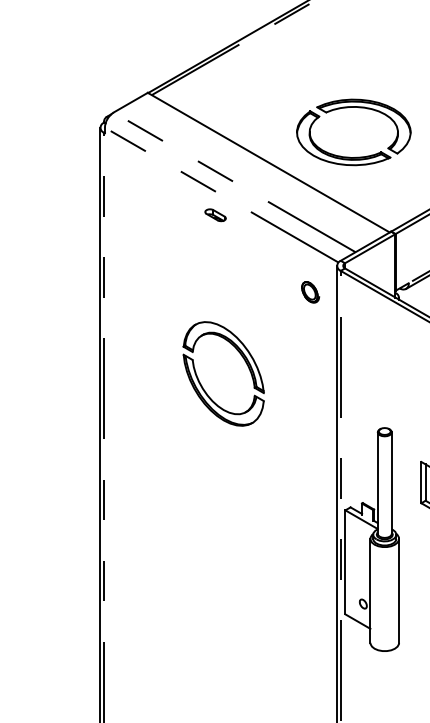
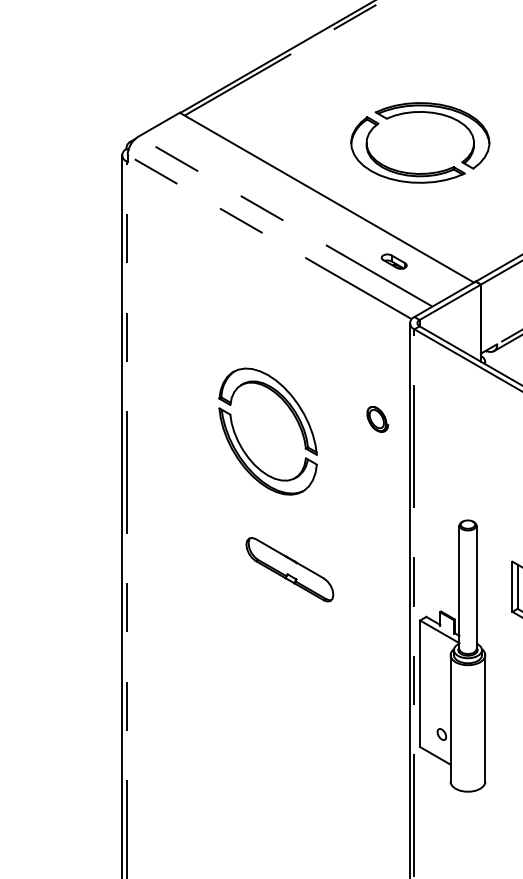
part: (358, 108) -> (426, 113), moved
part: (215, 215) -> (393, 261), moved
part: (310, 292) -> (377, 419), moved
part: (202, 386) -> (242, 446), moved
part: (238, 468) -> (289, 569), added

